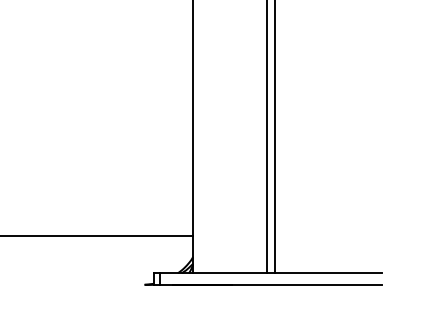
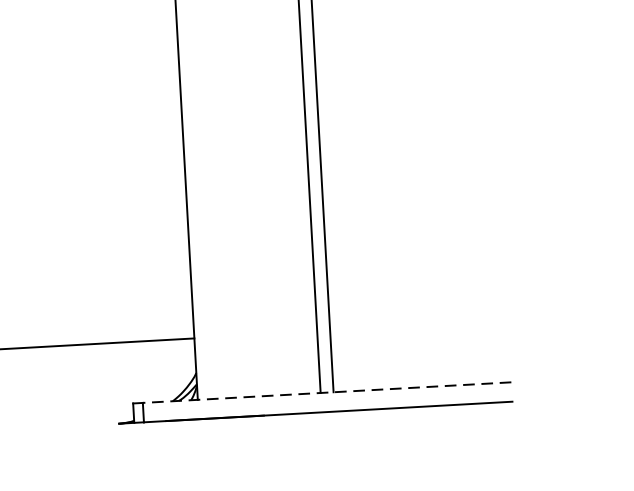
line: (270, 273) -> (326, 393), solid -> dashed

